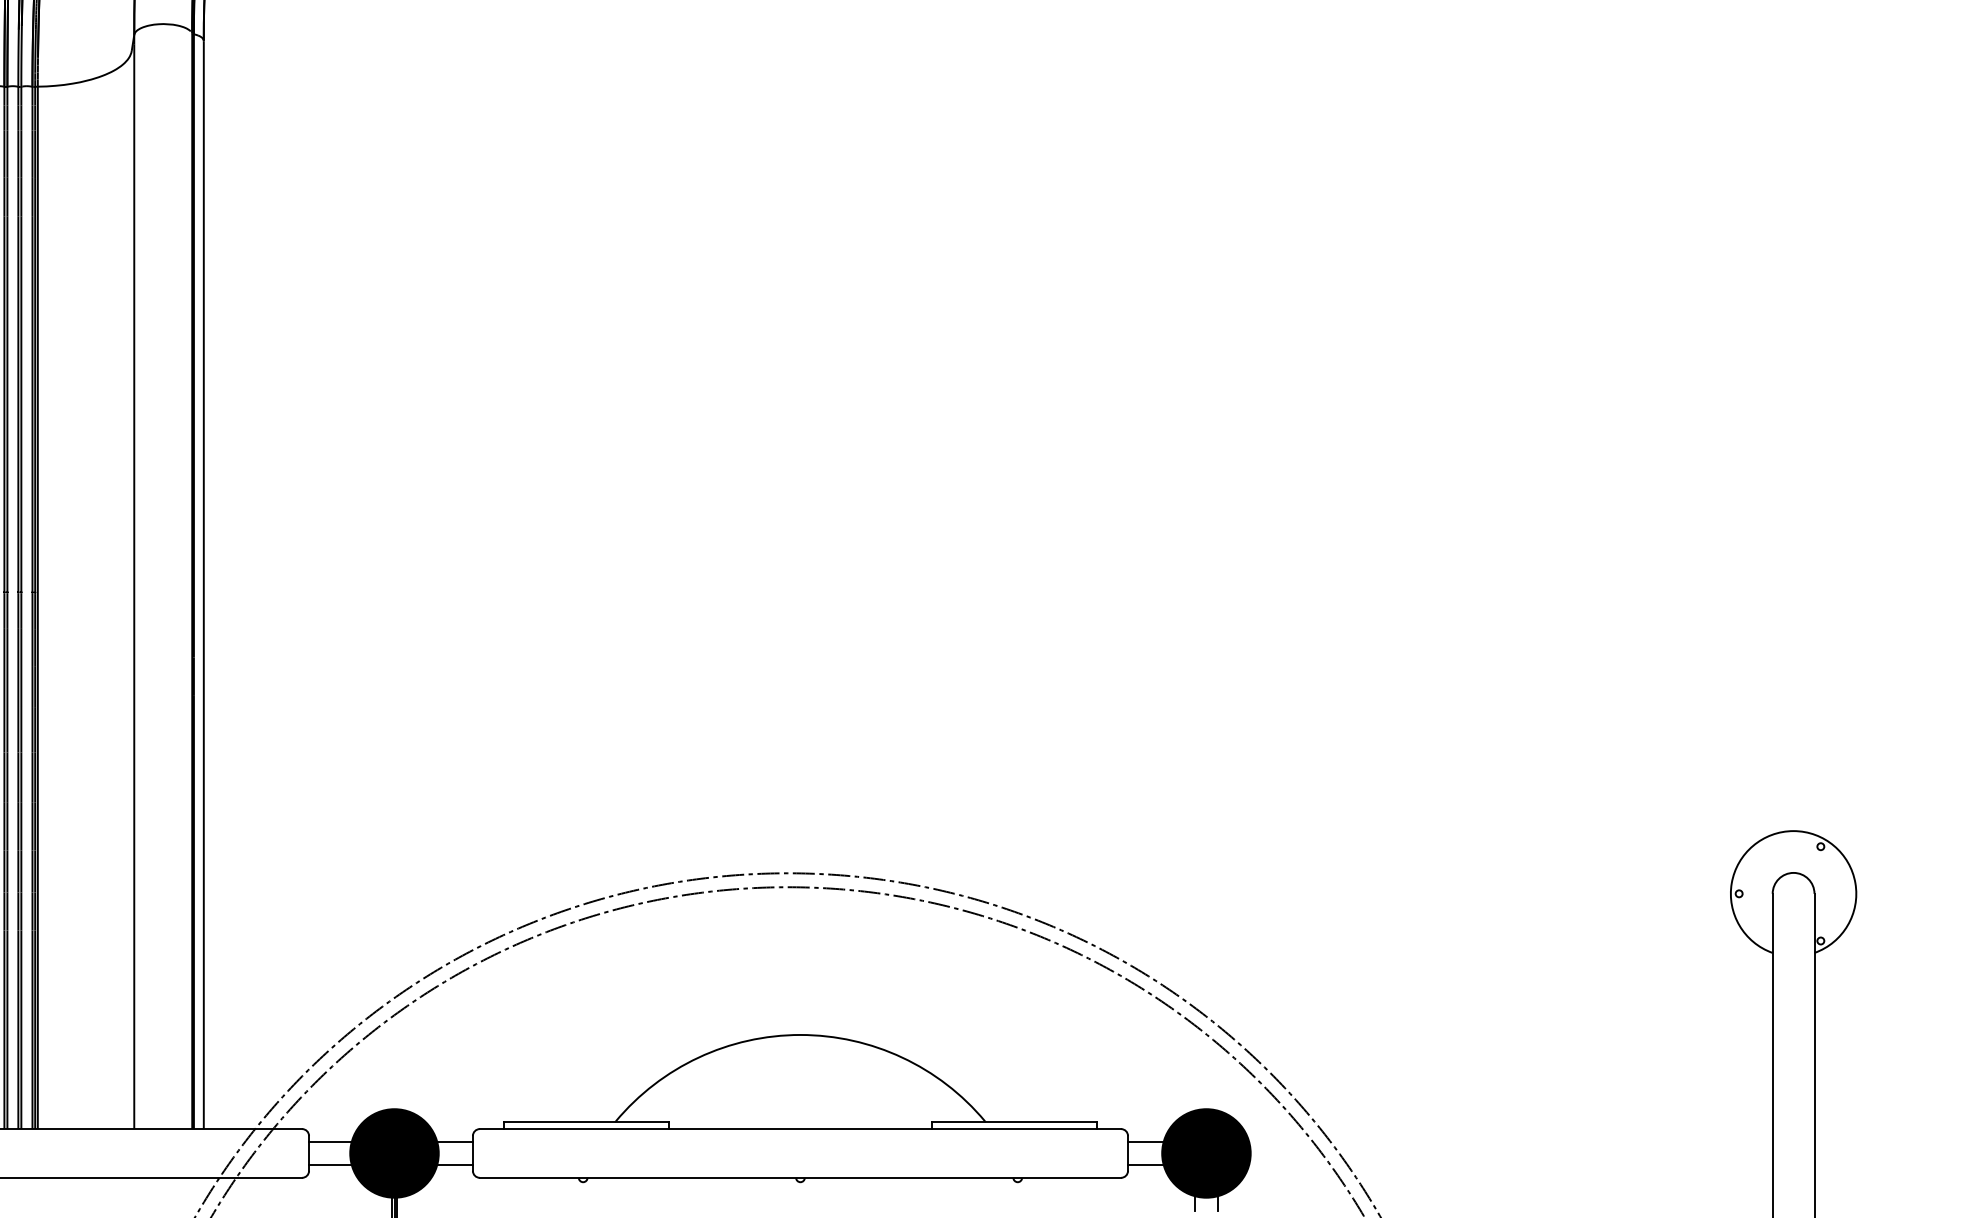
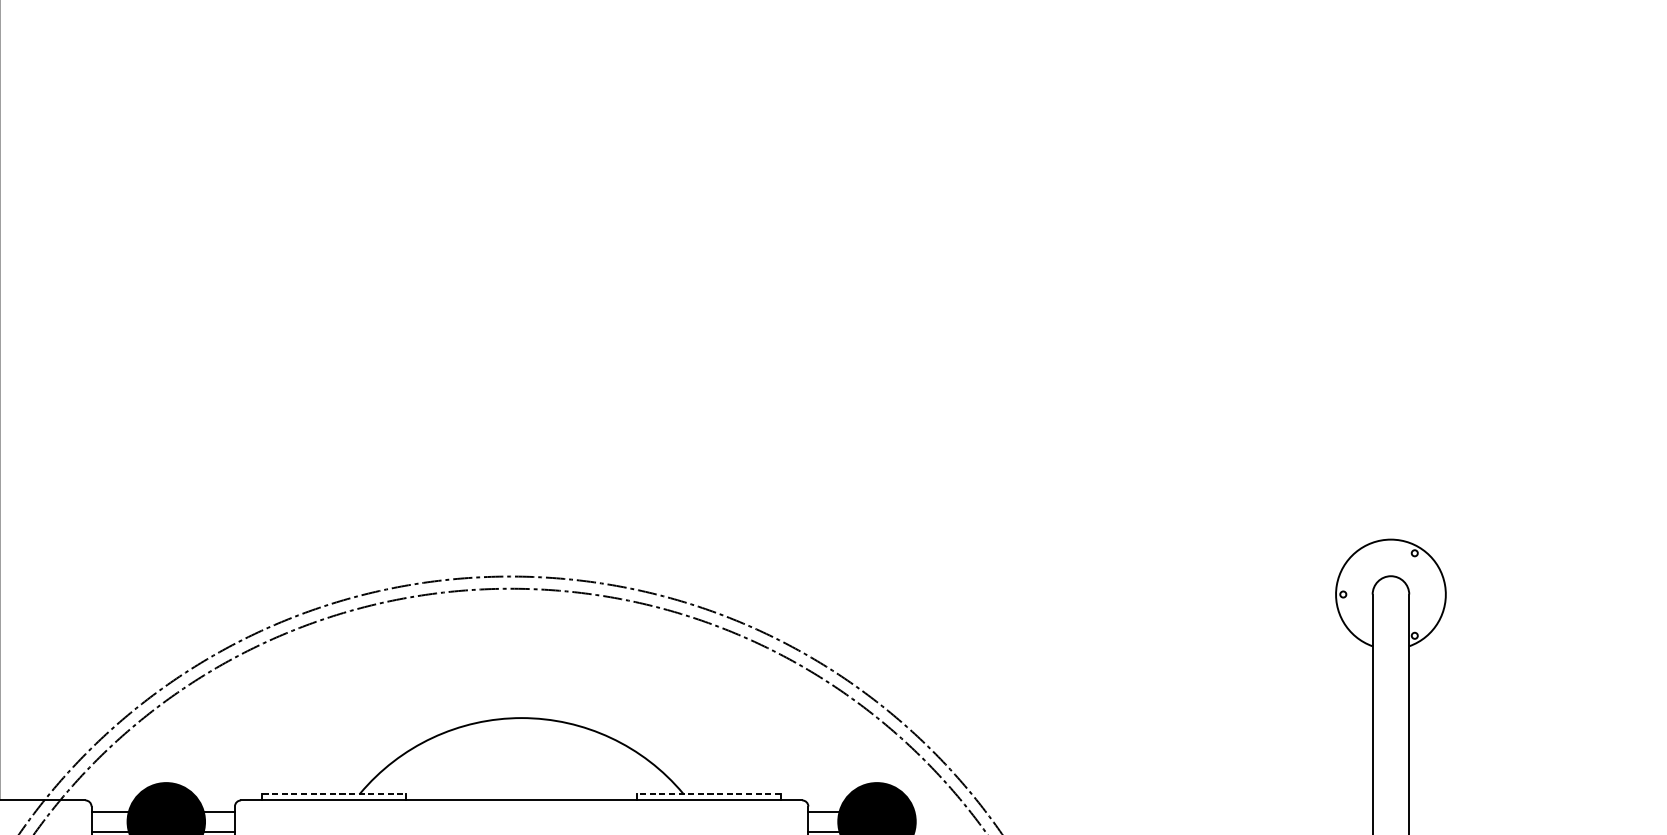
line: (587, 1122) -> (335, 794), solid -> dashed
line: (1013, 1122) -> (708, 794), solid -> dashed

